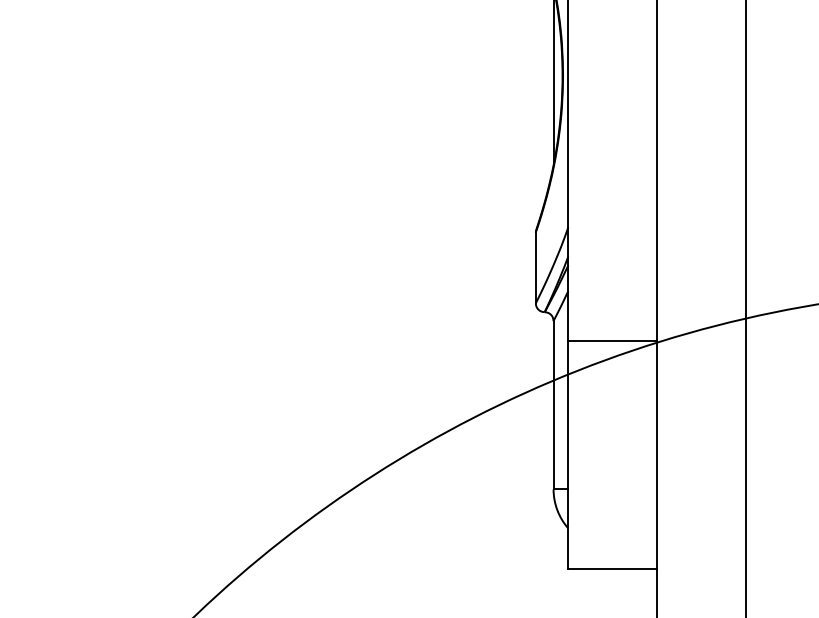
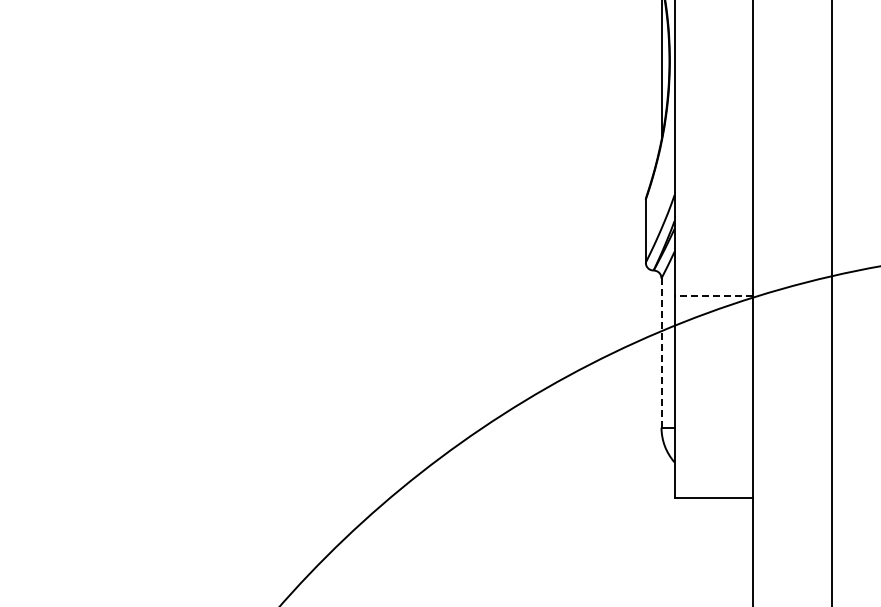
line: (612, 340) -> (713, 295), solid -> dashed
line: (553, 405) -> (661, 353), solid -> dashed

